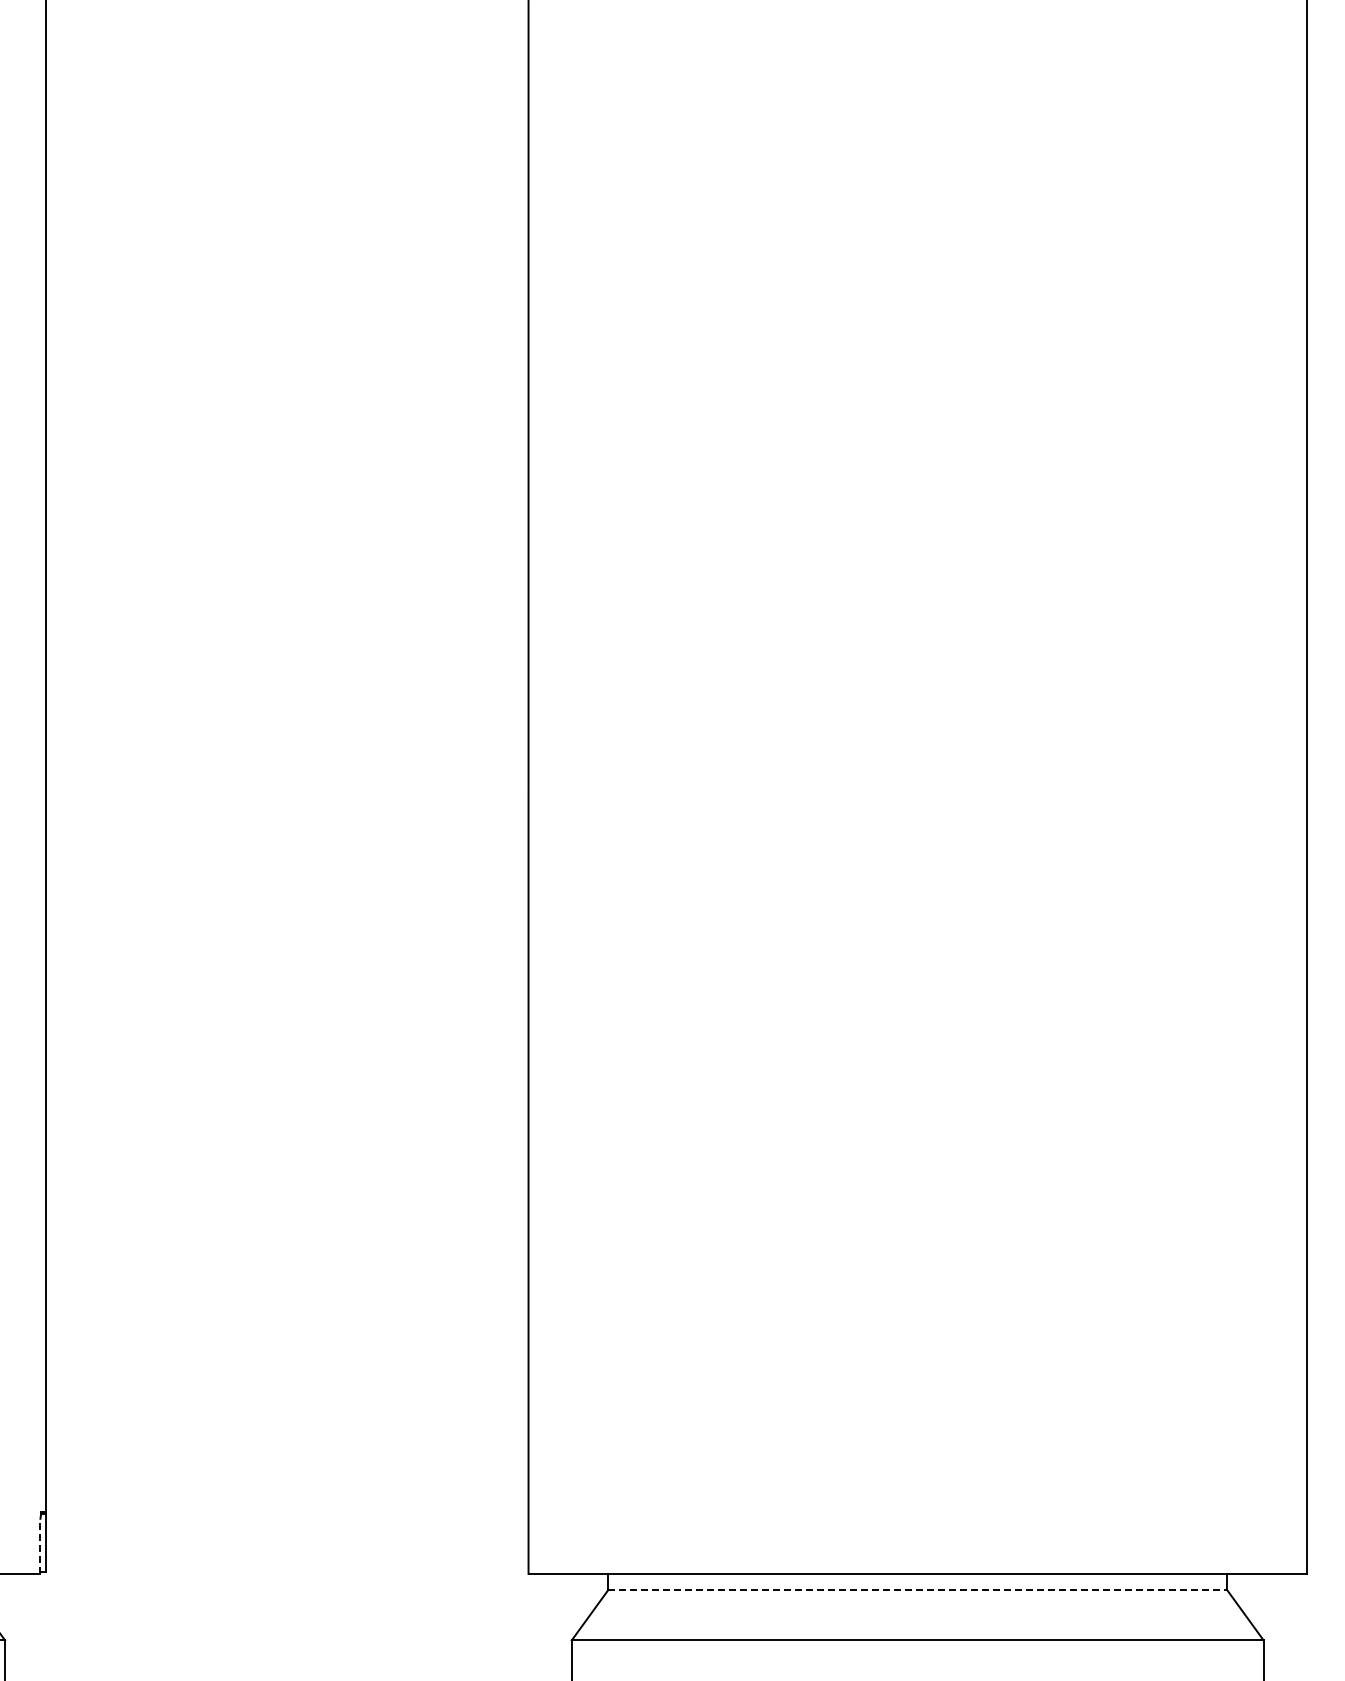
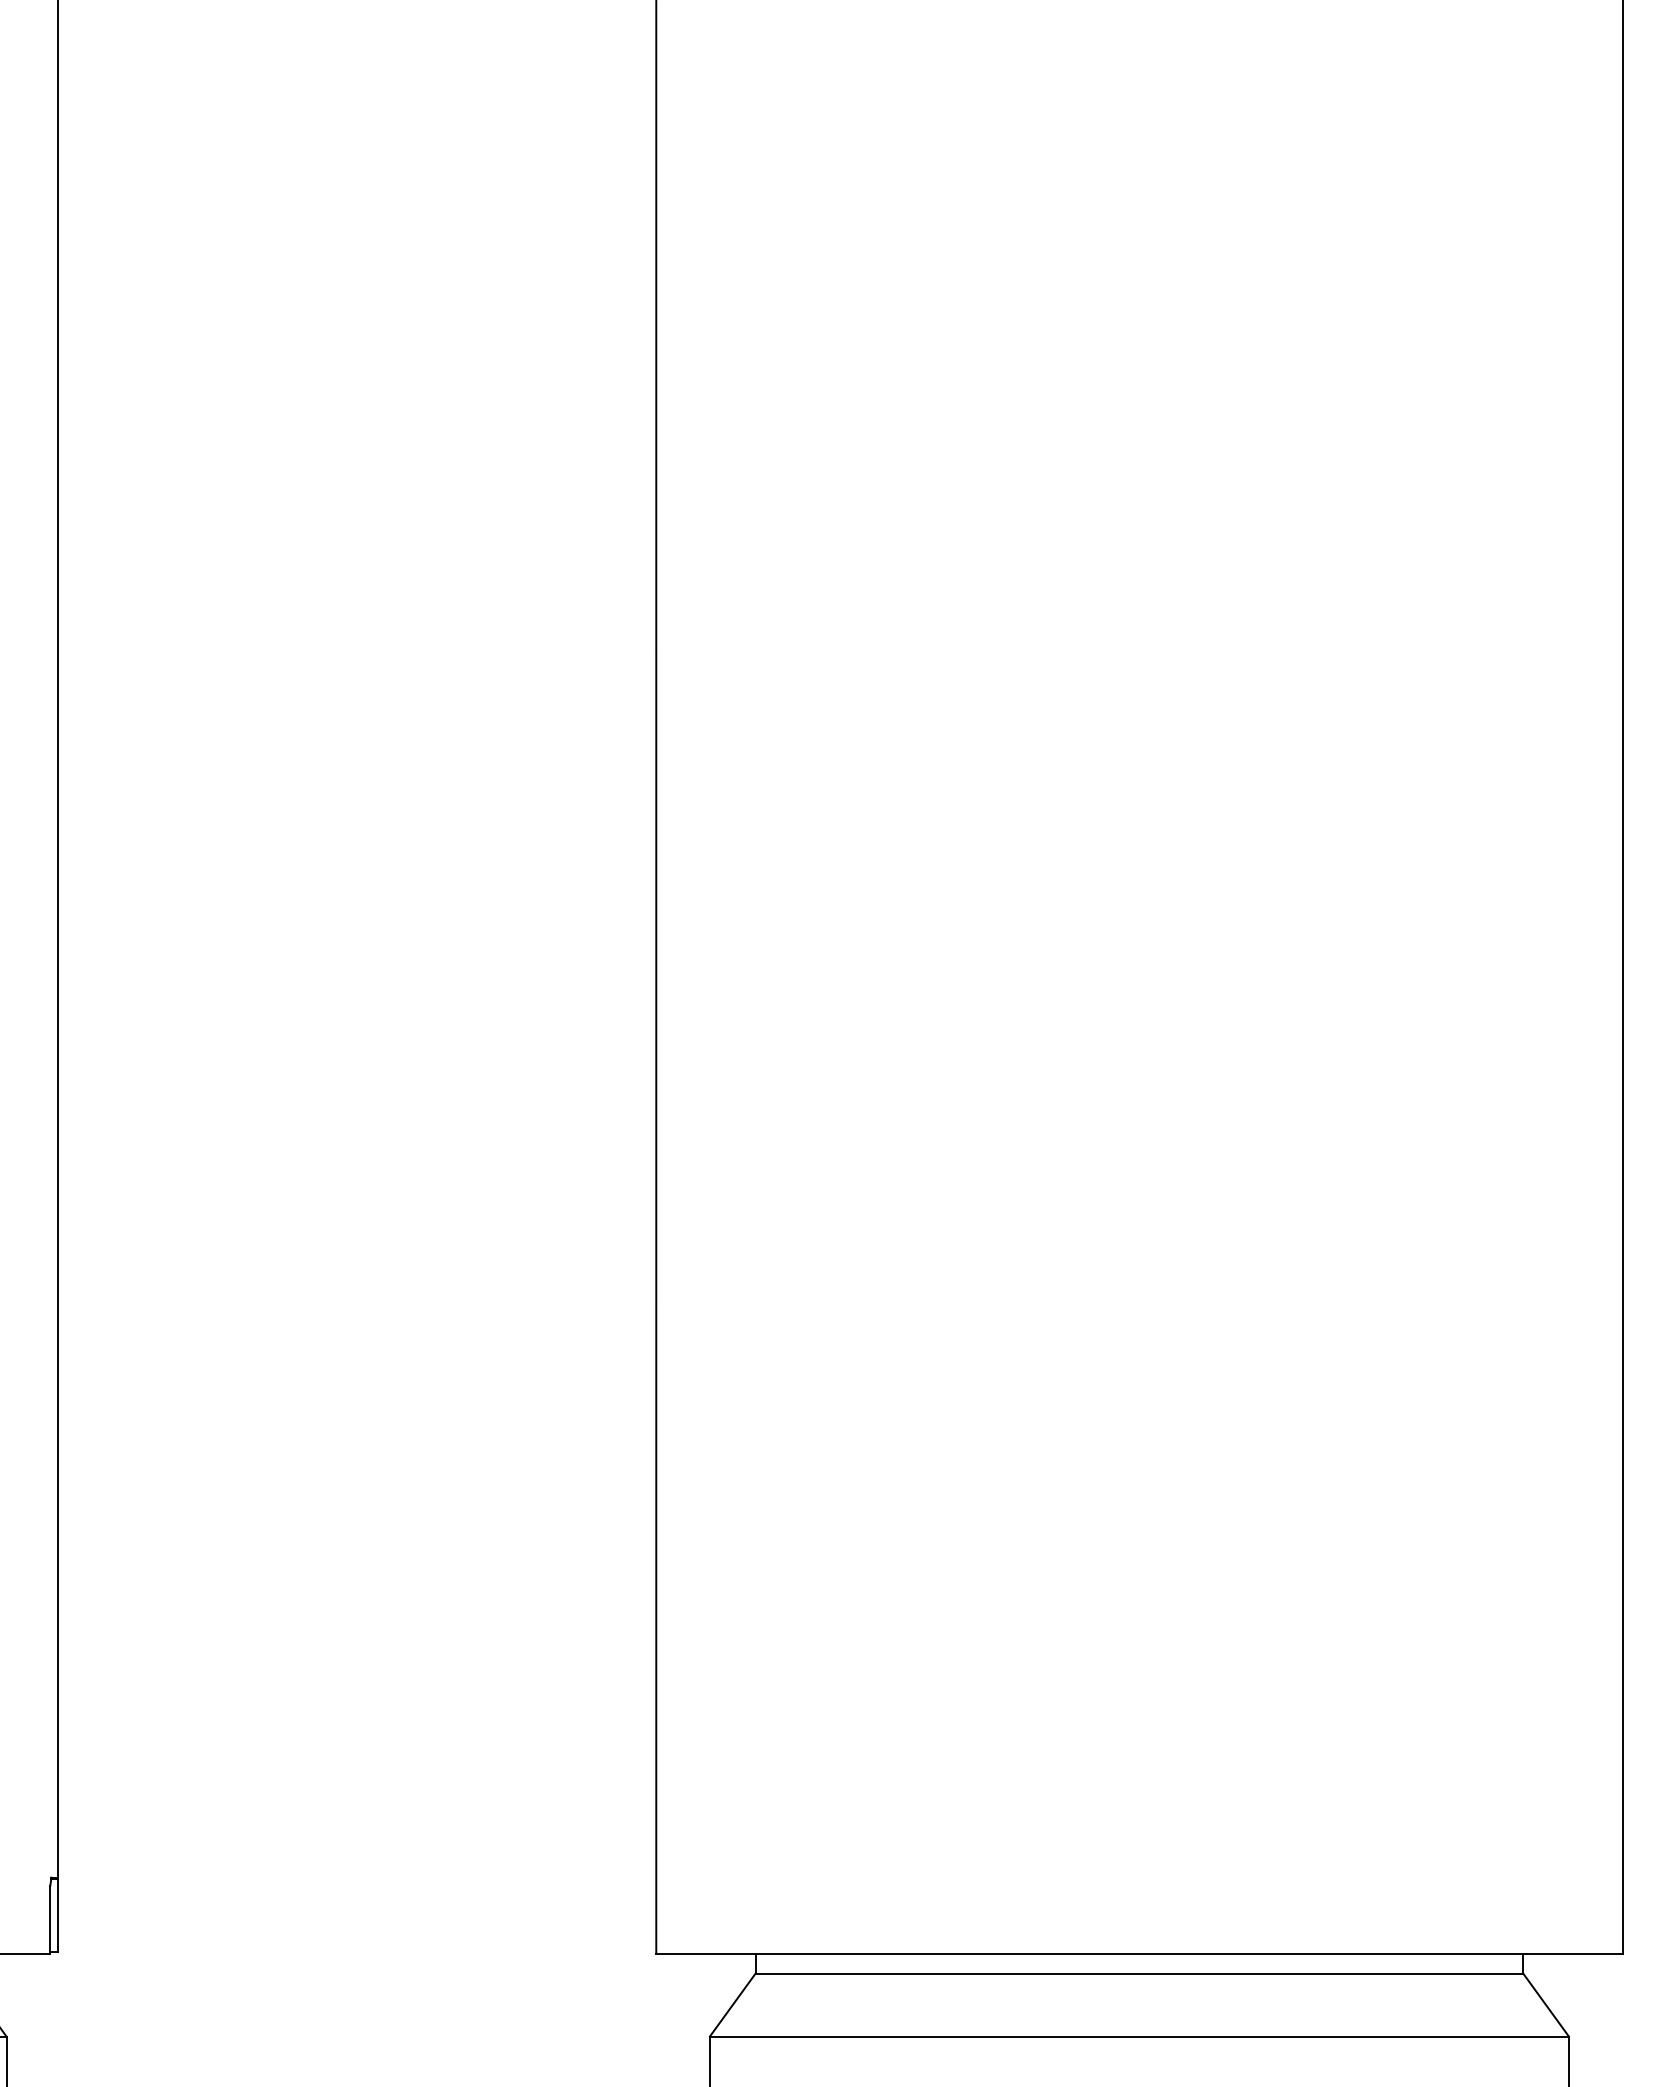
line: (40, 1546) -> (50, 1919), dashed -> solid
line: (918, 1589) -> (1140, 1973), dashed -> solid

